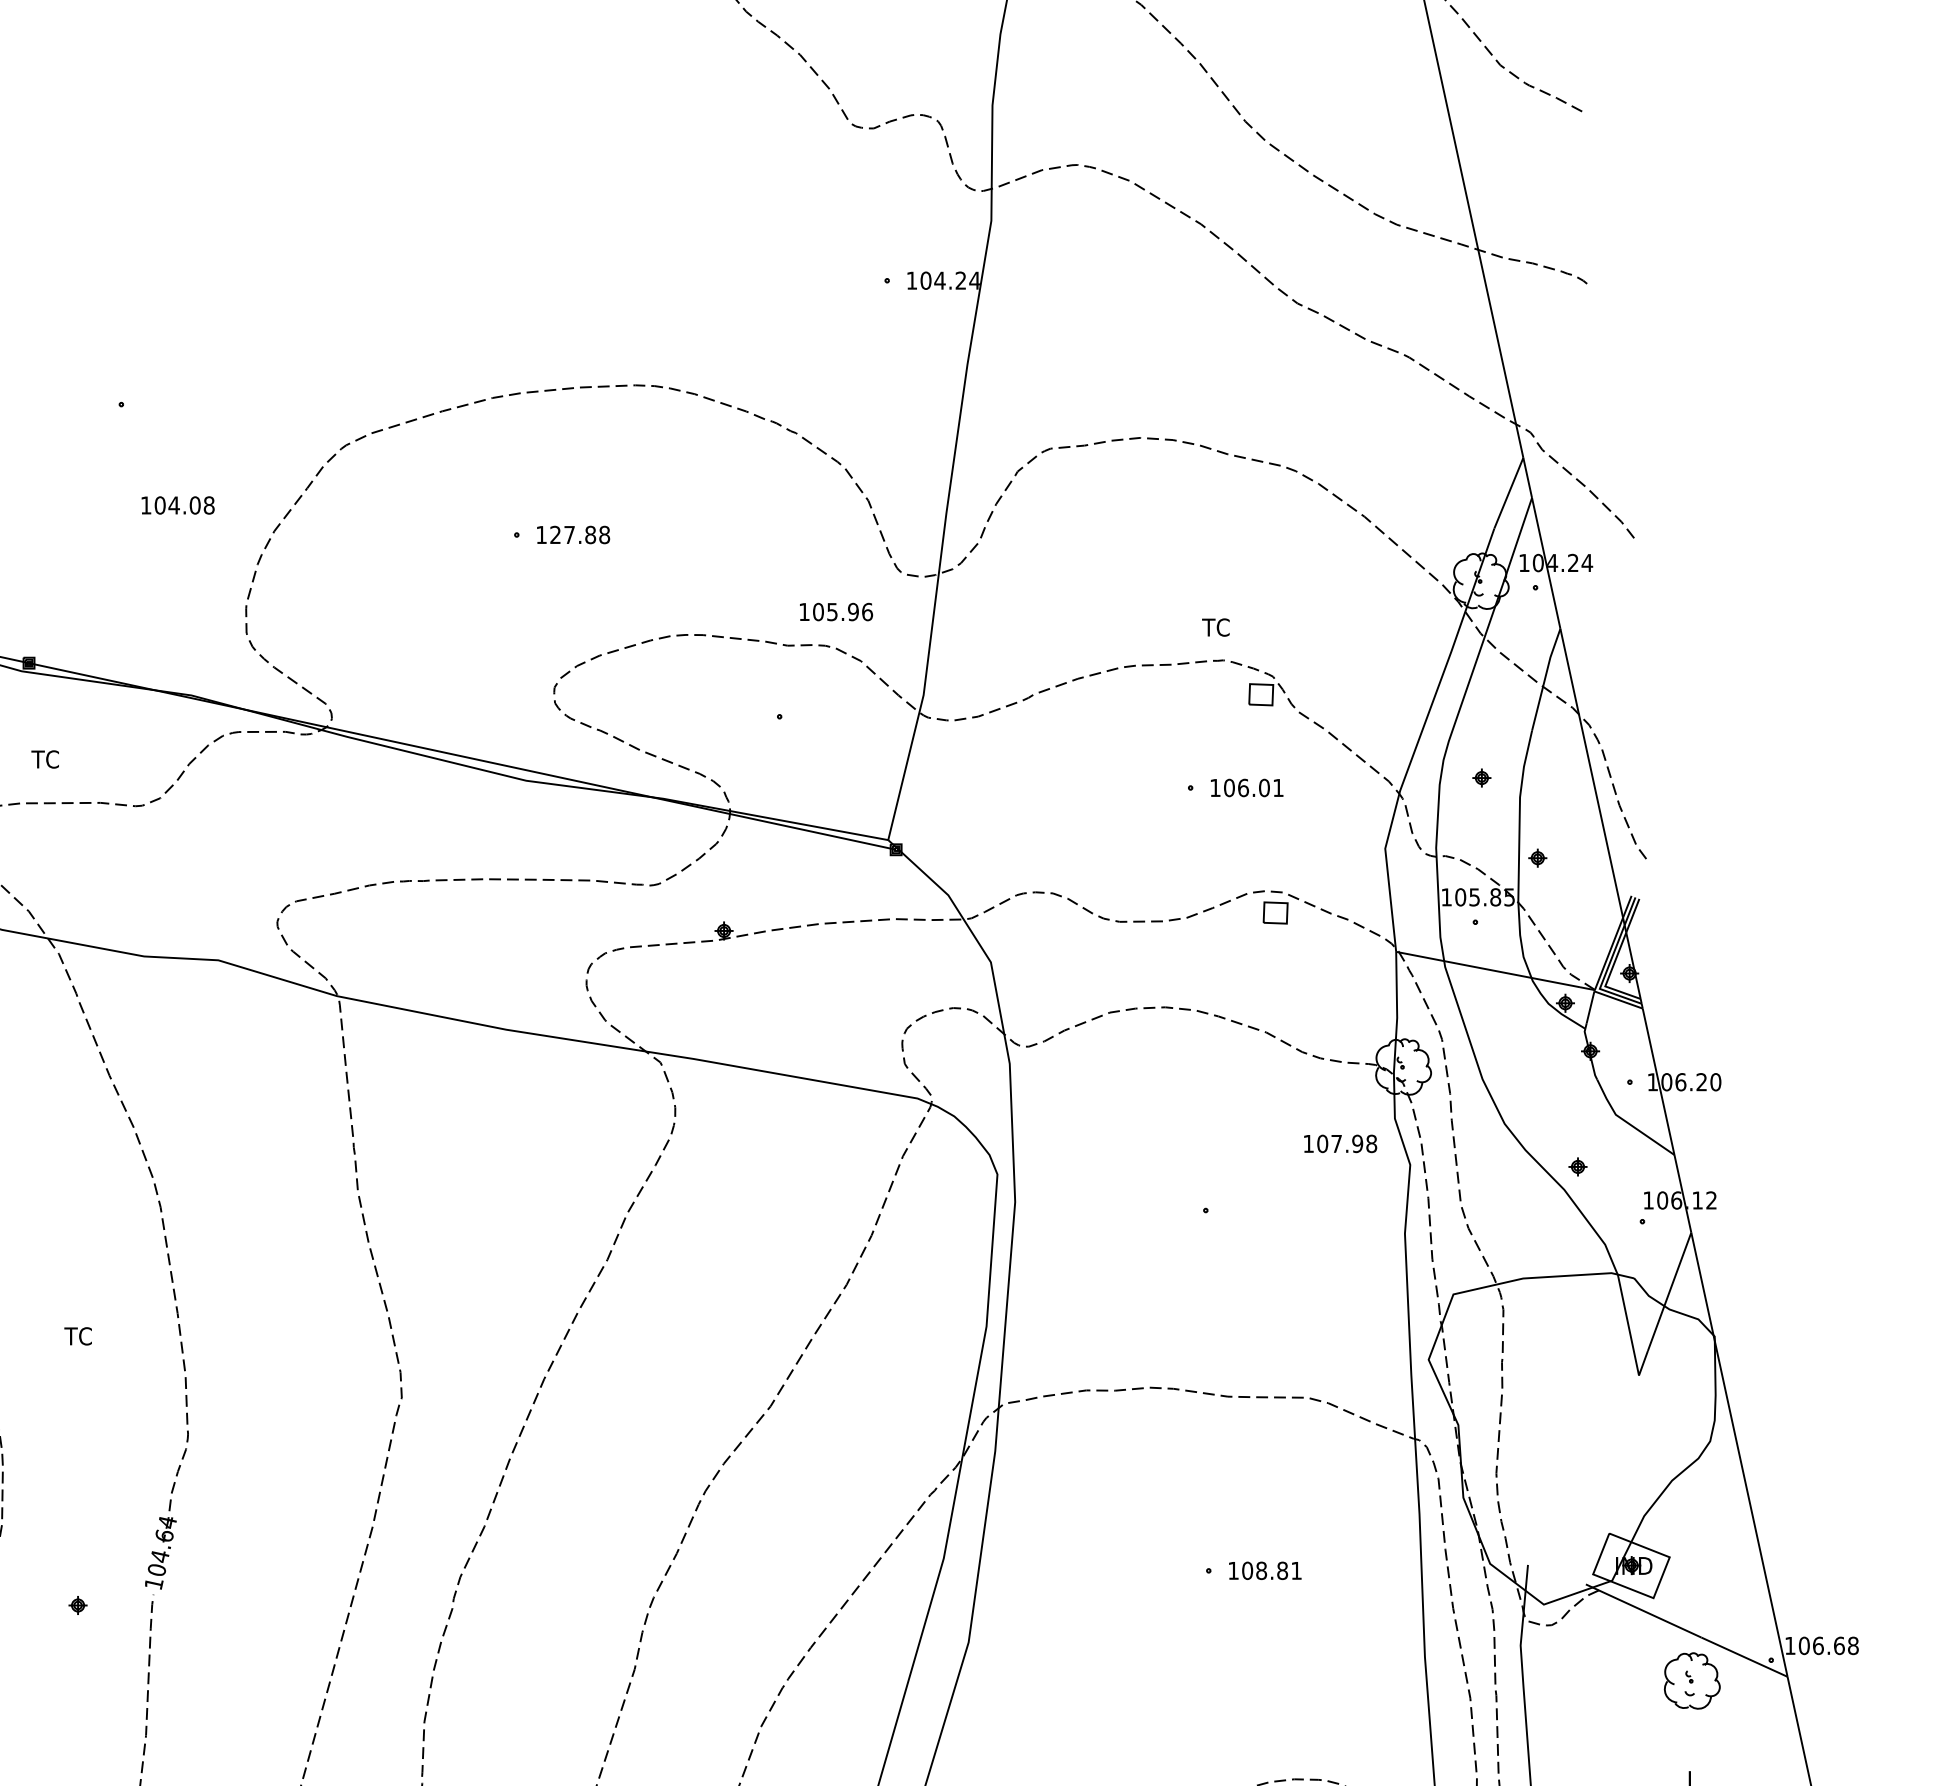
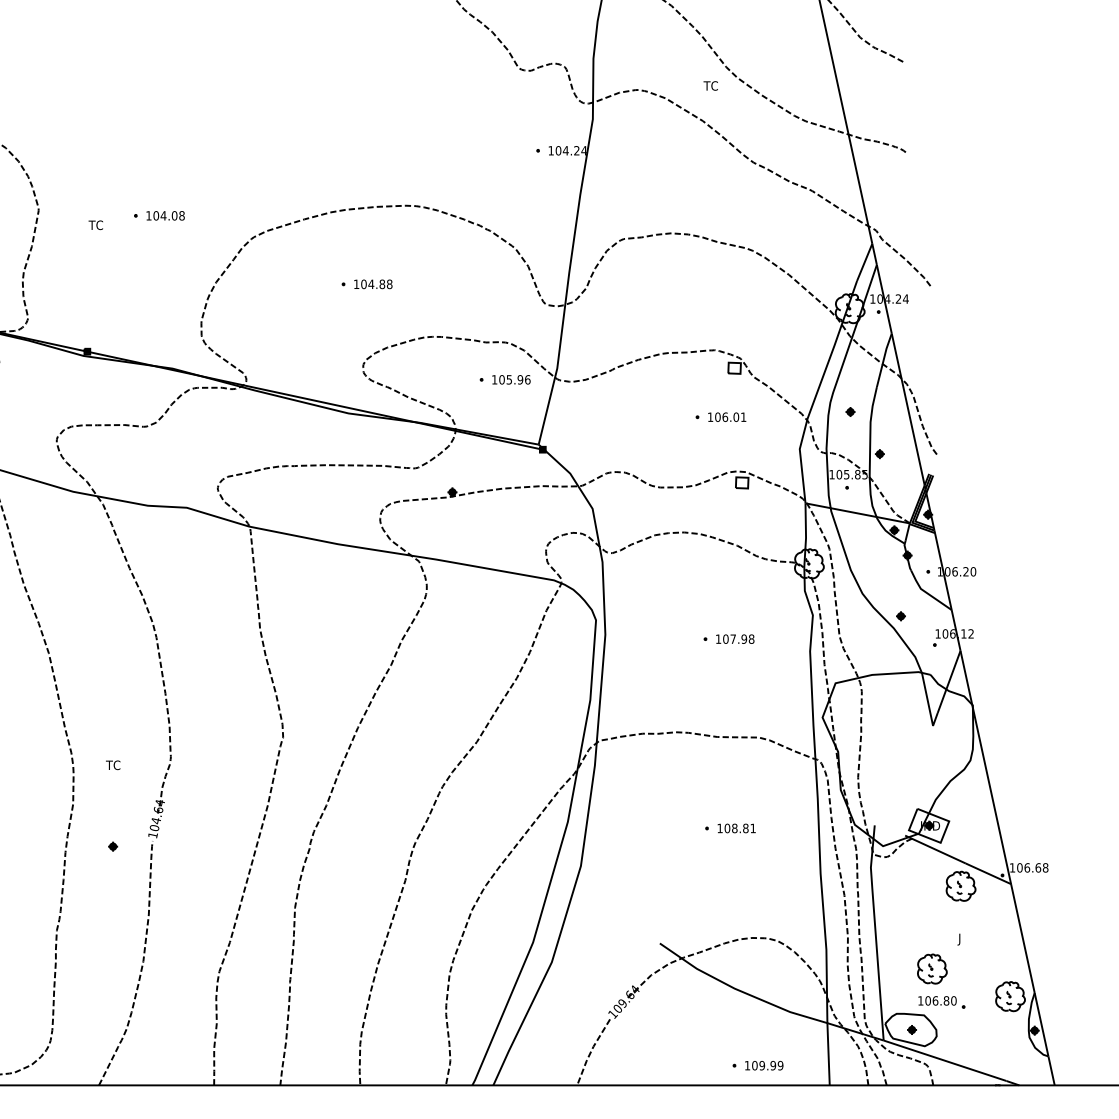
text: (177, 504) -> (165, 215), moved
text: (562, 535) -> (367, 284), 127.88 -> 104.88
text: (836, 611) -> (511, 379), moved
text: (1215, 626) -> (710, 85), moved
text: (44, 759) -> (95, 225), moved
text: (1340, 1142) -> (735, 638), moved
text: (78, 1336) -> (113, 765), moved

